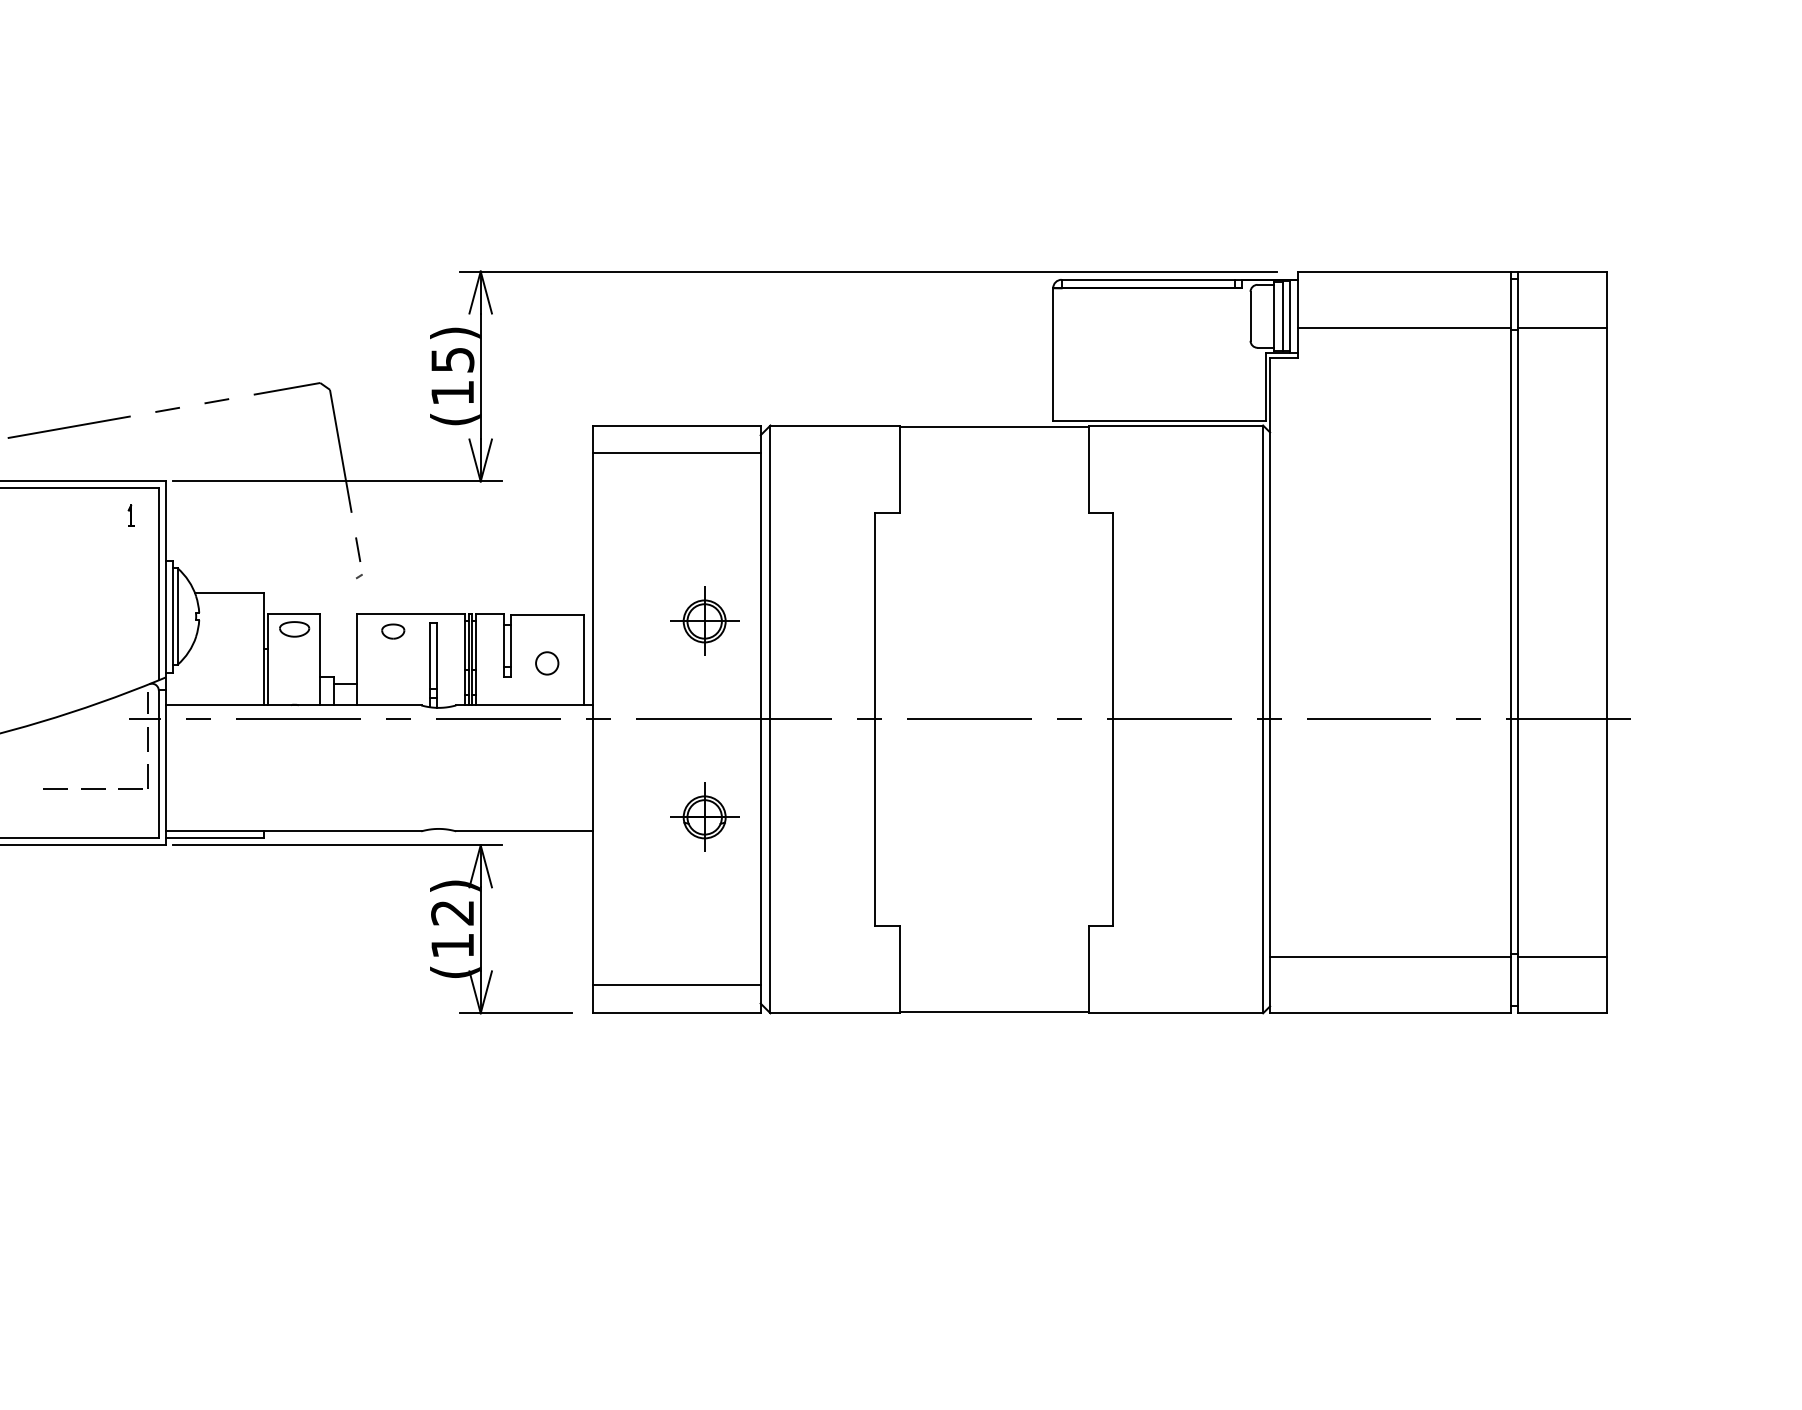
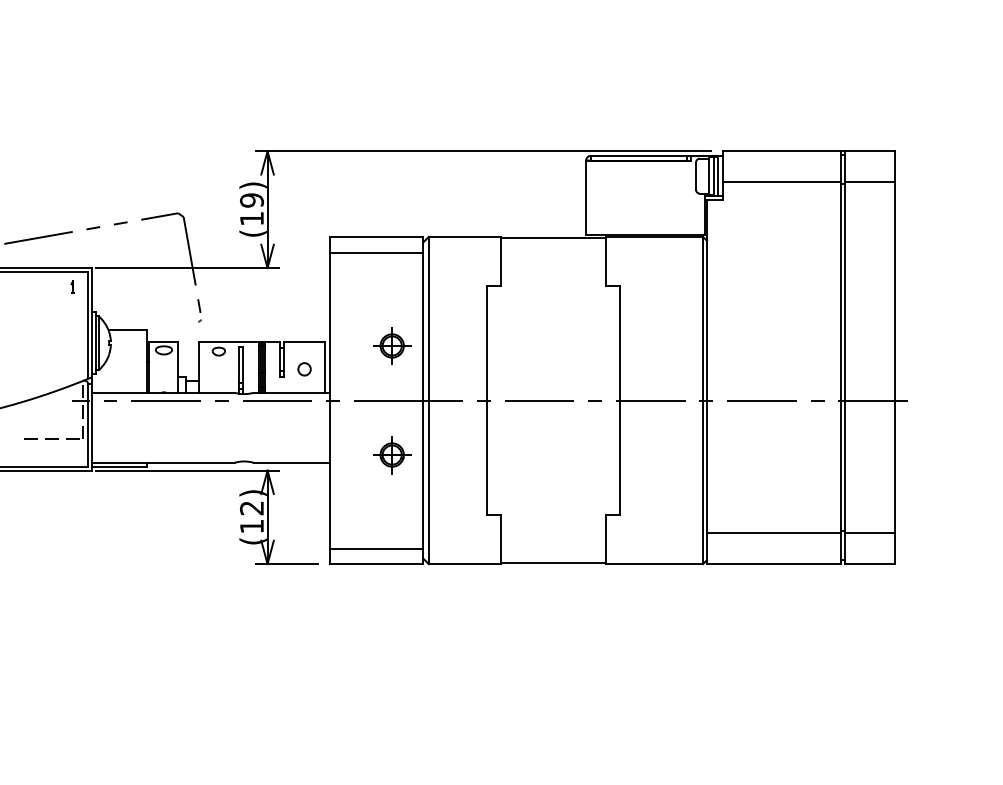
text: (451, 360) -> (251, 200), (15) -> (19)

